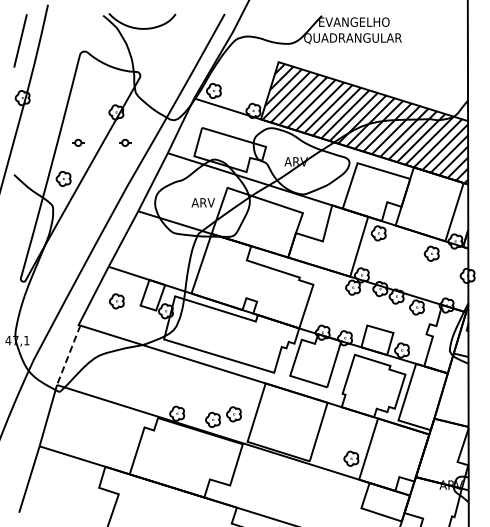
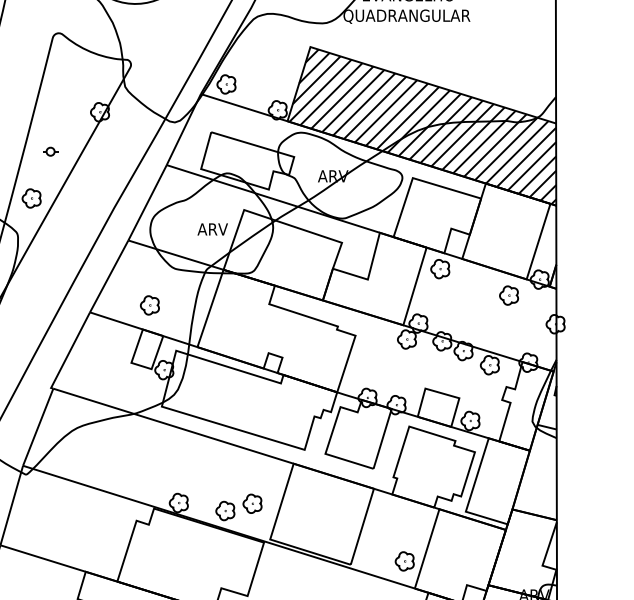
part: (125, 142) -> (111, 151), removed
part: (116, 301) -> (149, 305), moved
line: (68, 355) -> (37, 427), dashed -> solid

